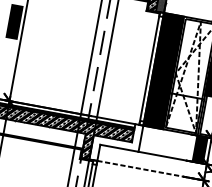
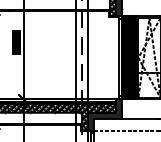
hatch: (117, 142) -> (105, 114), added

